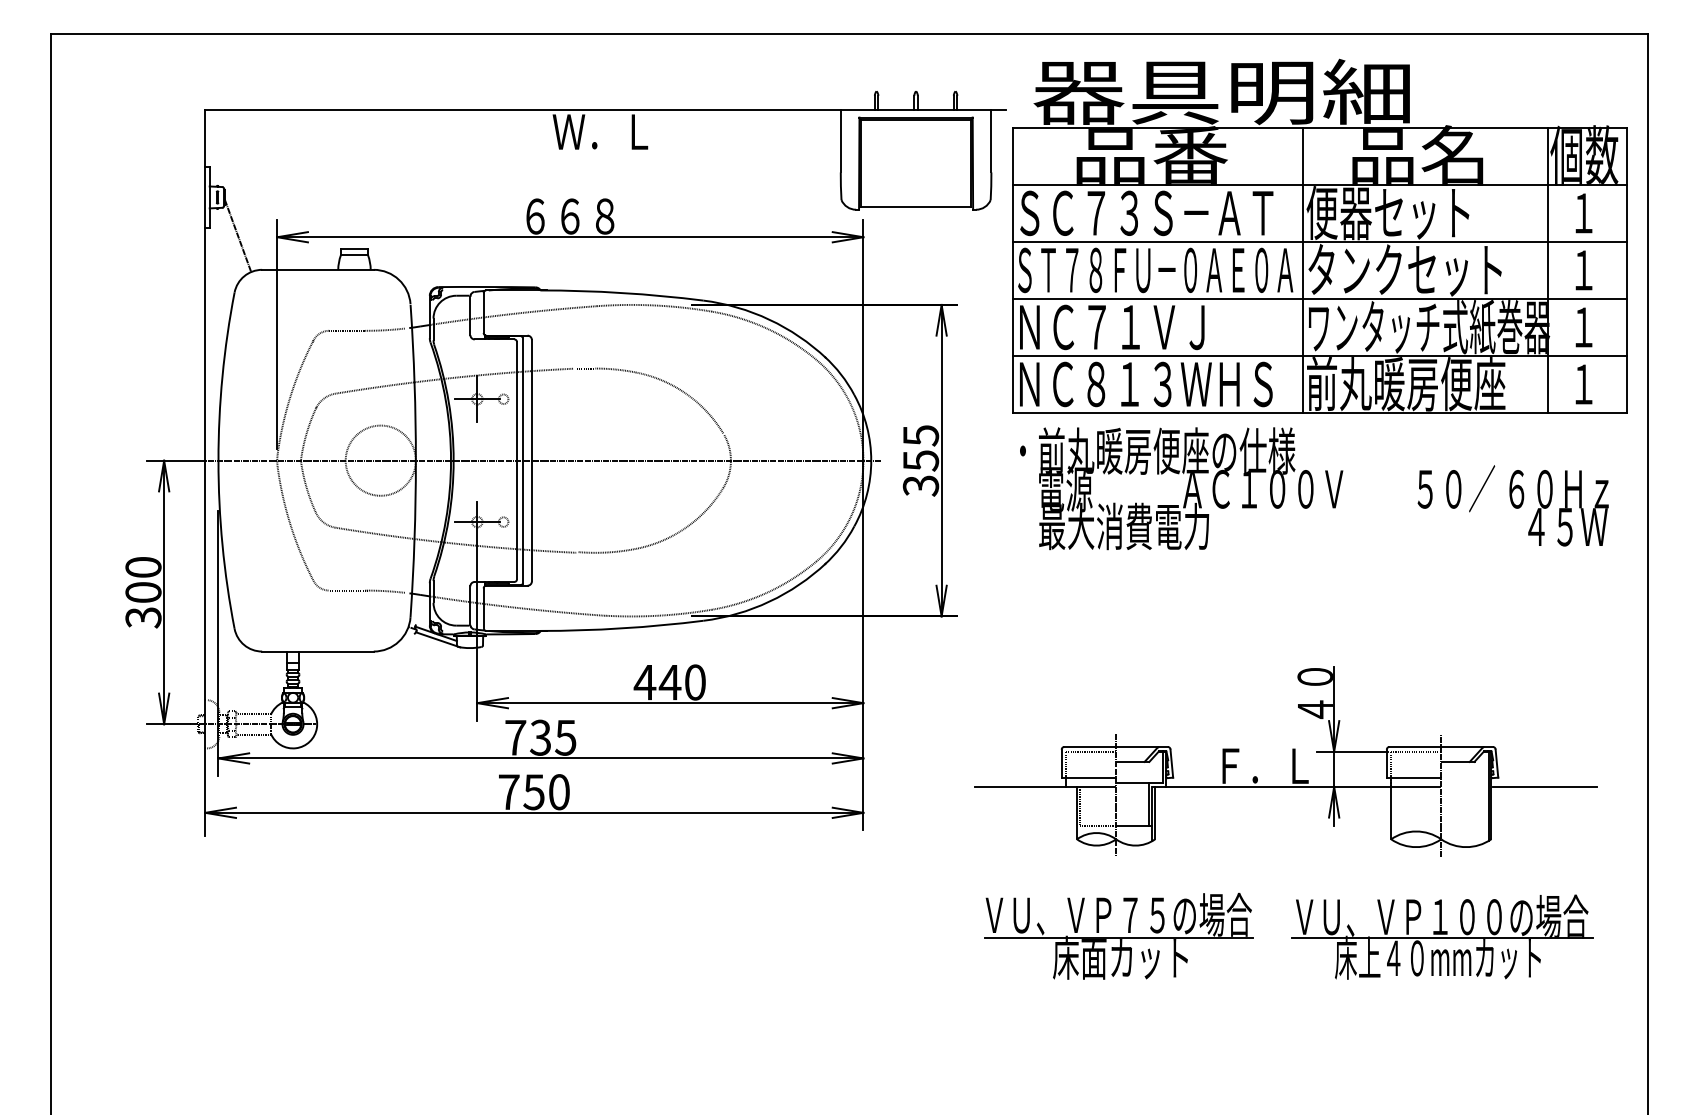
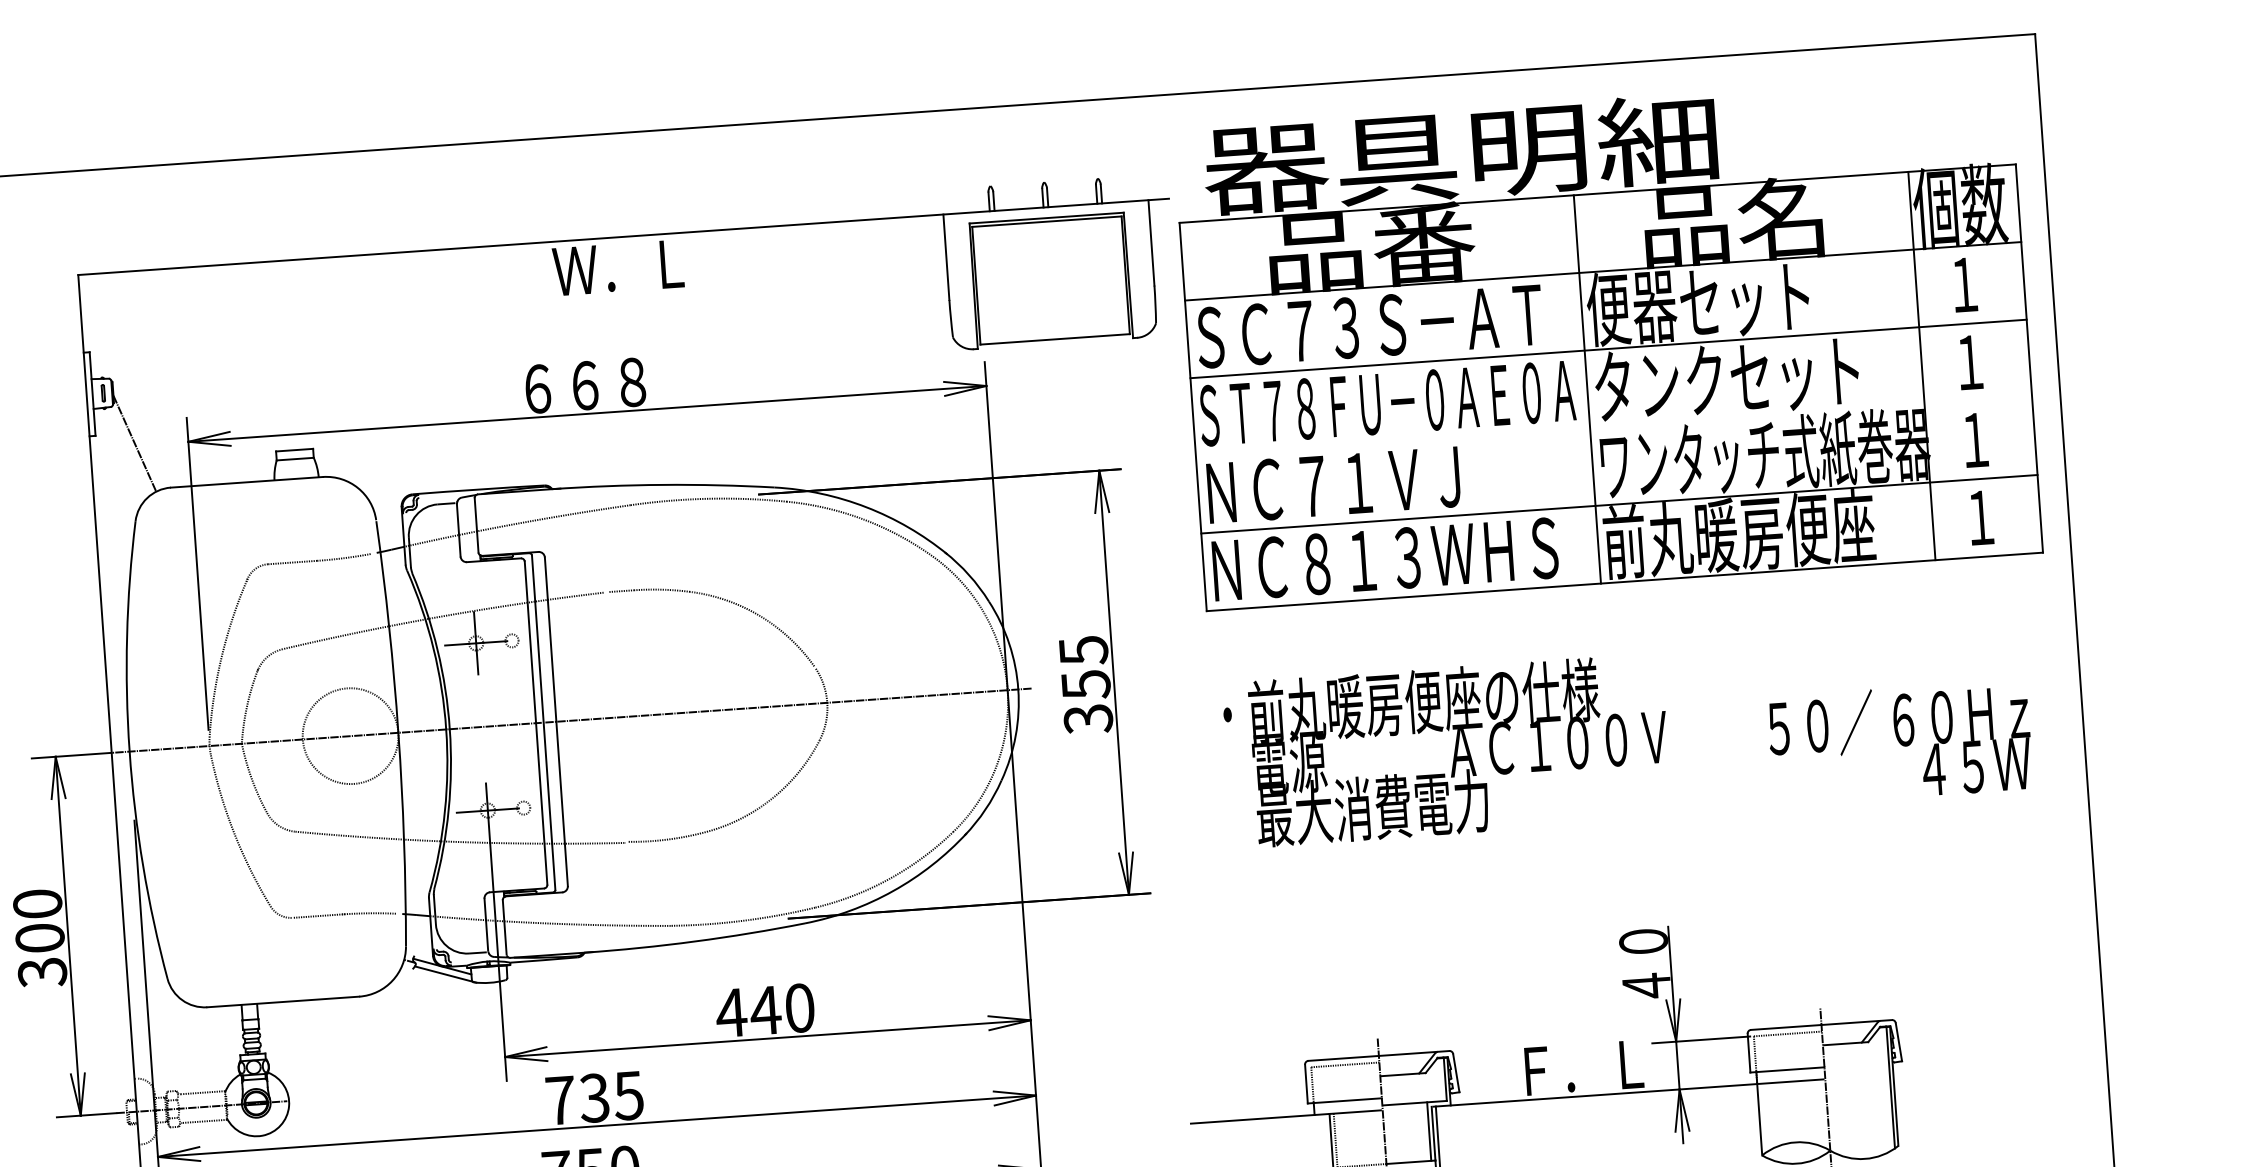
line: (1320, 299) -> (1614, 427), removed
text: (1314, 488) -> (1628, 738), moved
line: (1544, 786) -> (1965, 1068), removed

